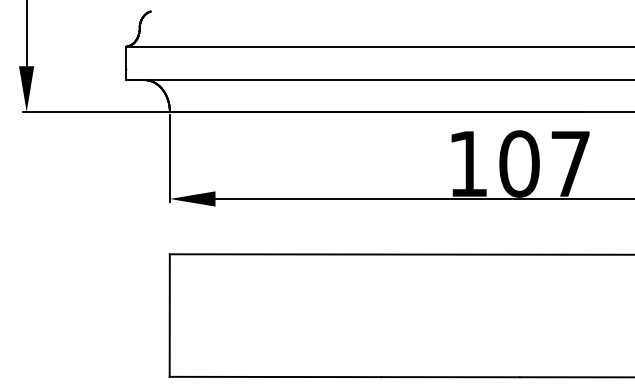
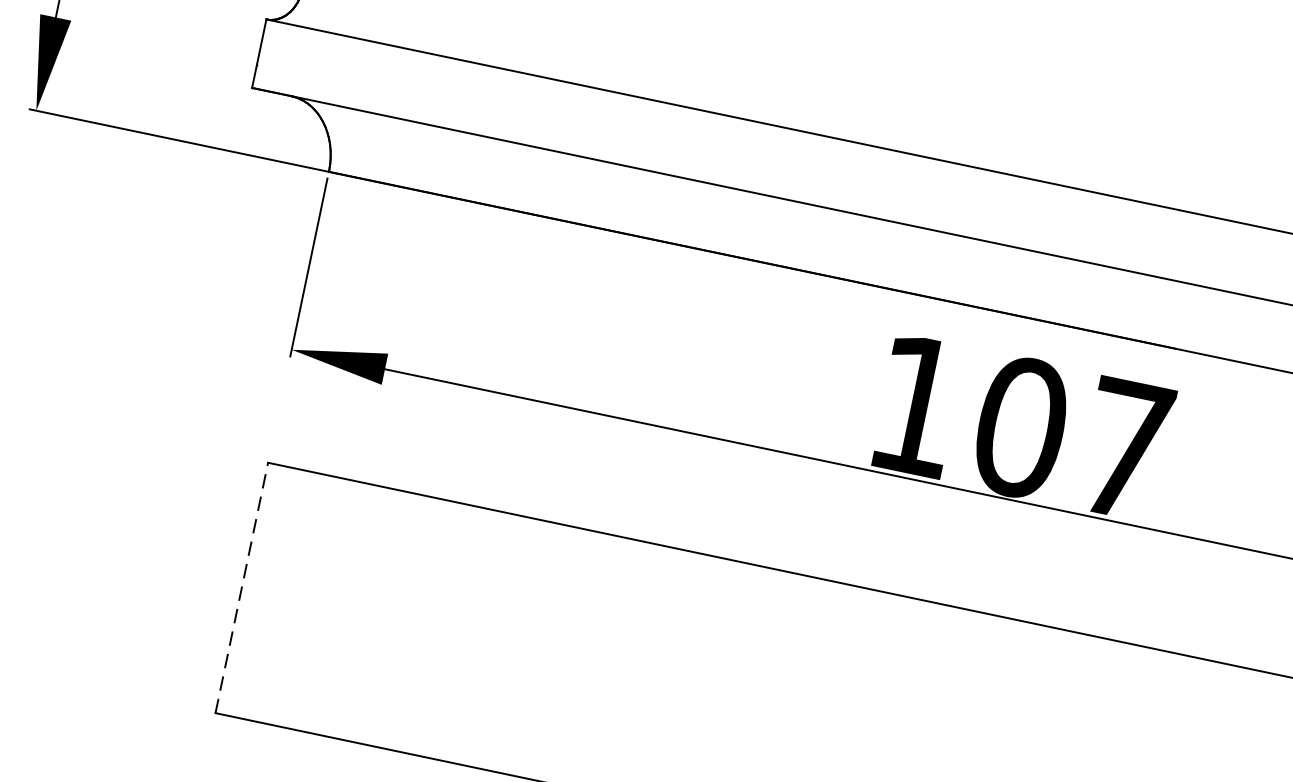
line: (169, 315) -> (241, 587), solid -> dashed

